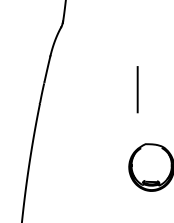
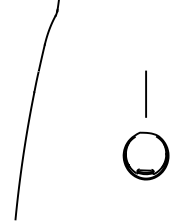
line: (137, 88) -> (145, 93), moved

